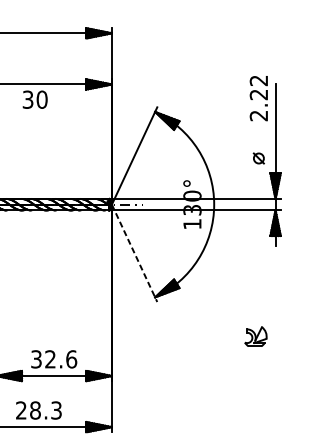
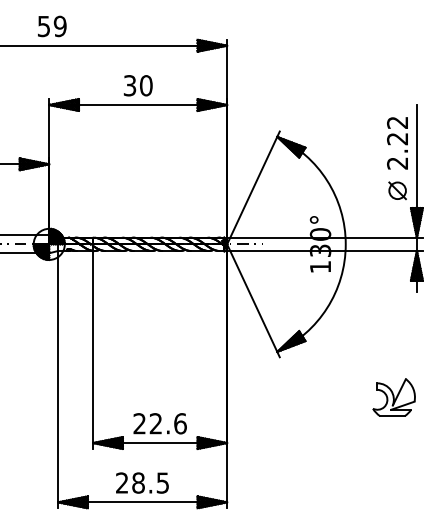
text: (258, 98) -> (397, 143), moved
text: (34, 99) -> (137, 85), moved
part: (258, 158) -> (397, 190), size x1.43
line: (134, 253) -> (253, 301), dashed -> solid
part: (255, 336) -> (393, 397), size x1.67
text: (36, 359) -> (139, 423), 32.6 -> 22.6
text: (57, 410) -> (163, 482), 28.3 -> 28.5

